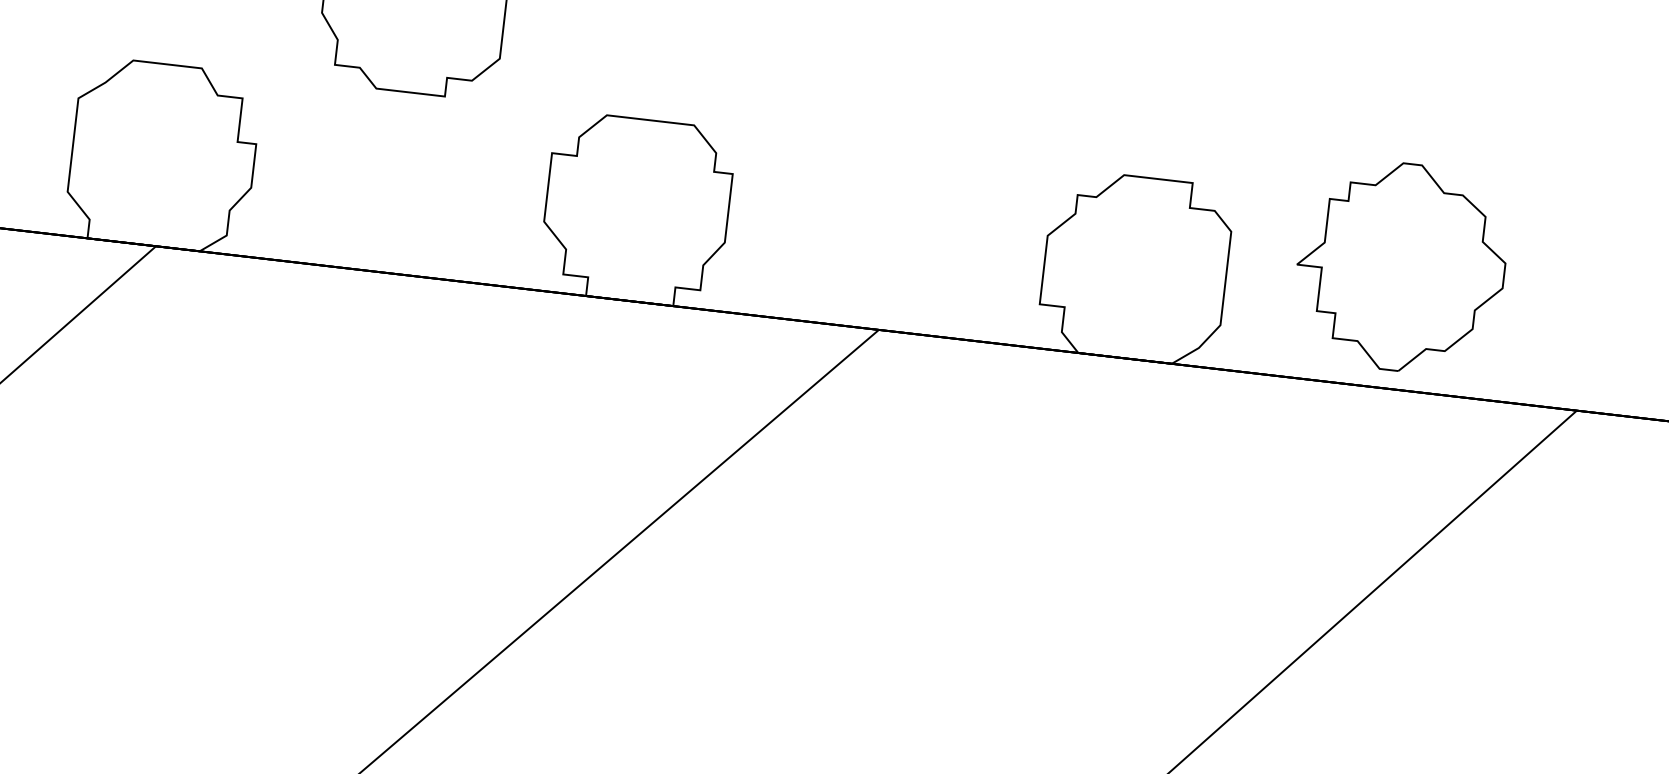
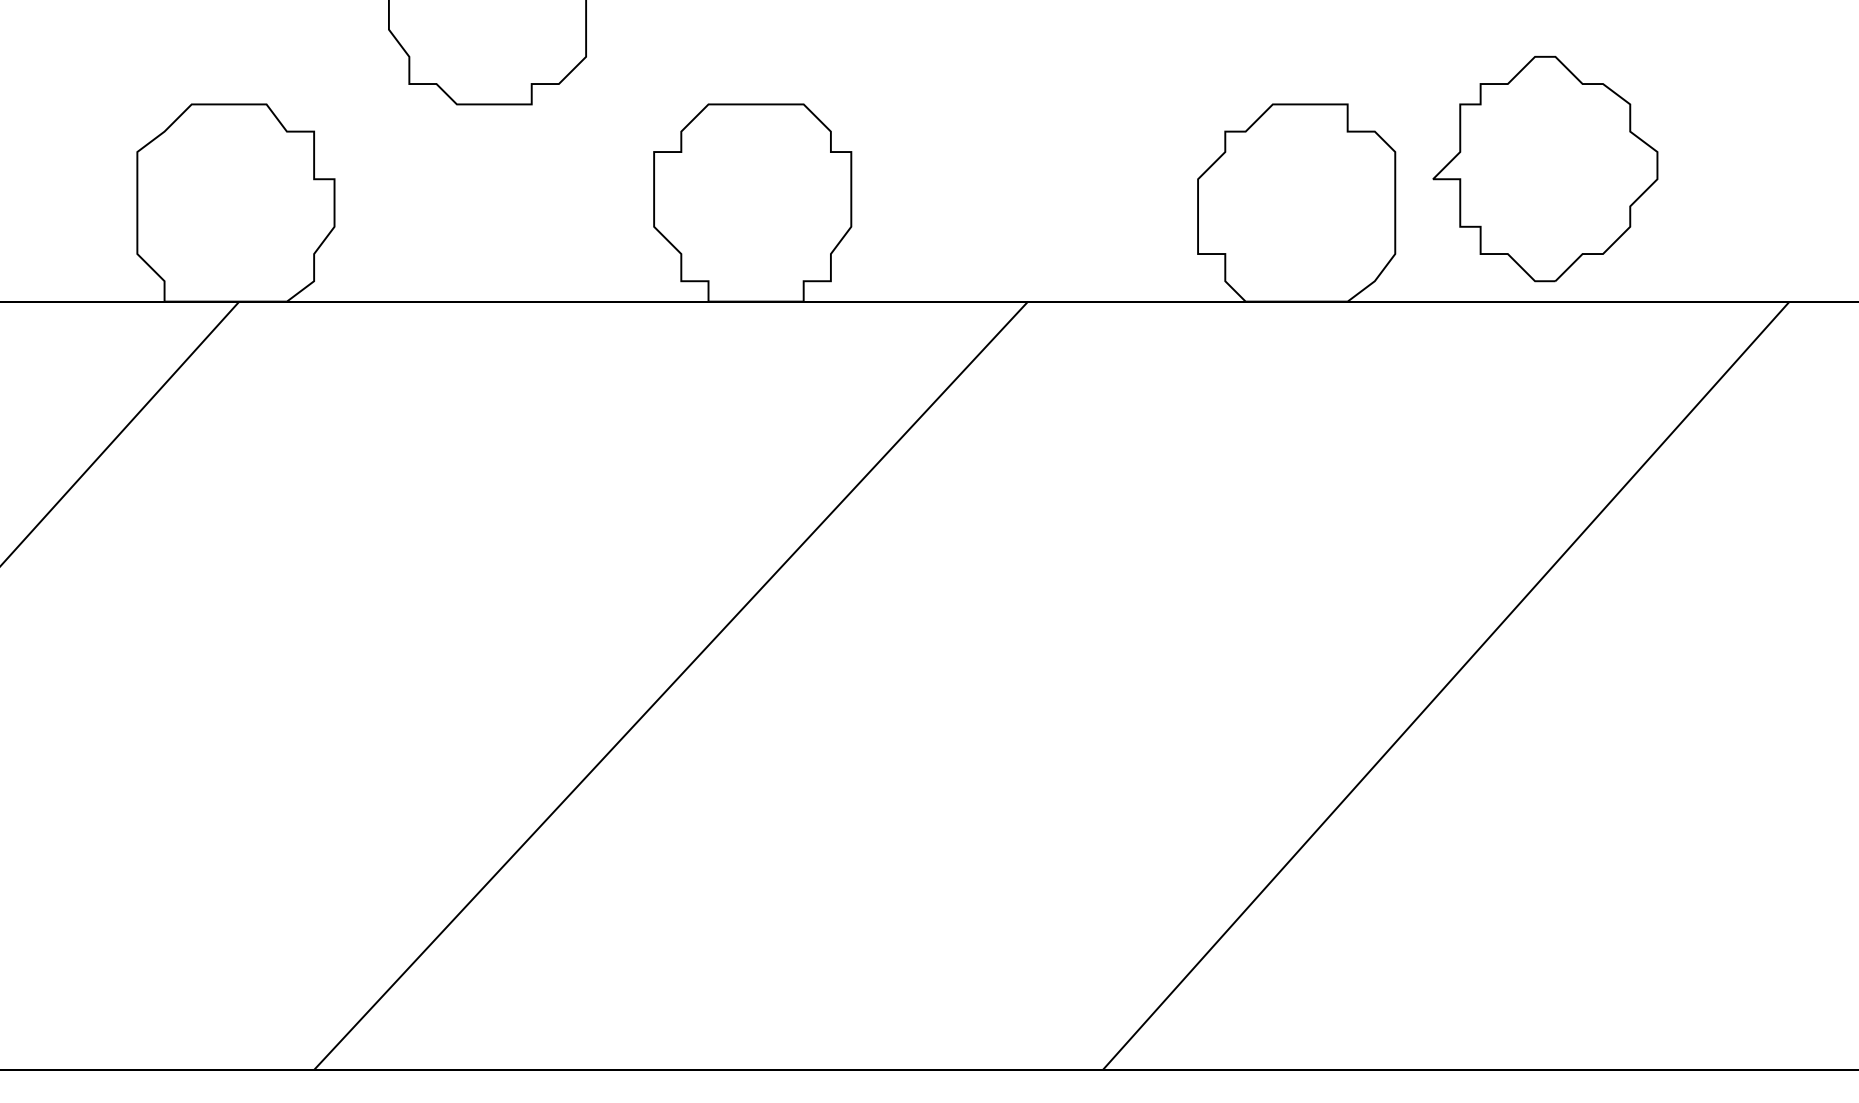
part: (1401, 267) -> (1545, 169), moved

